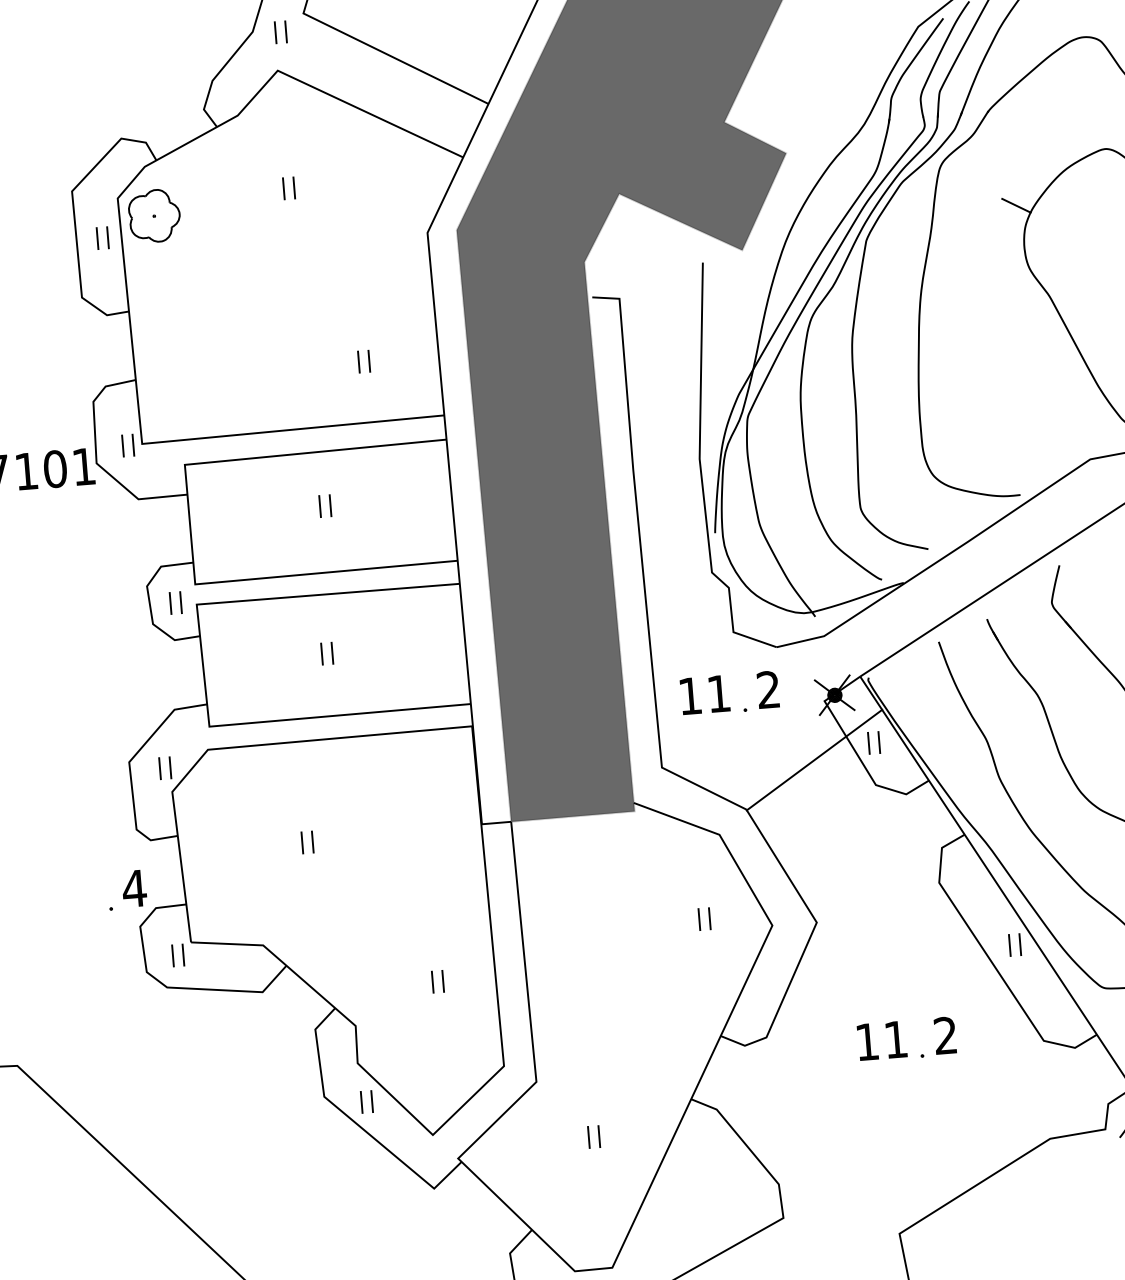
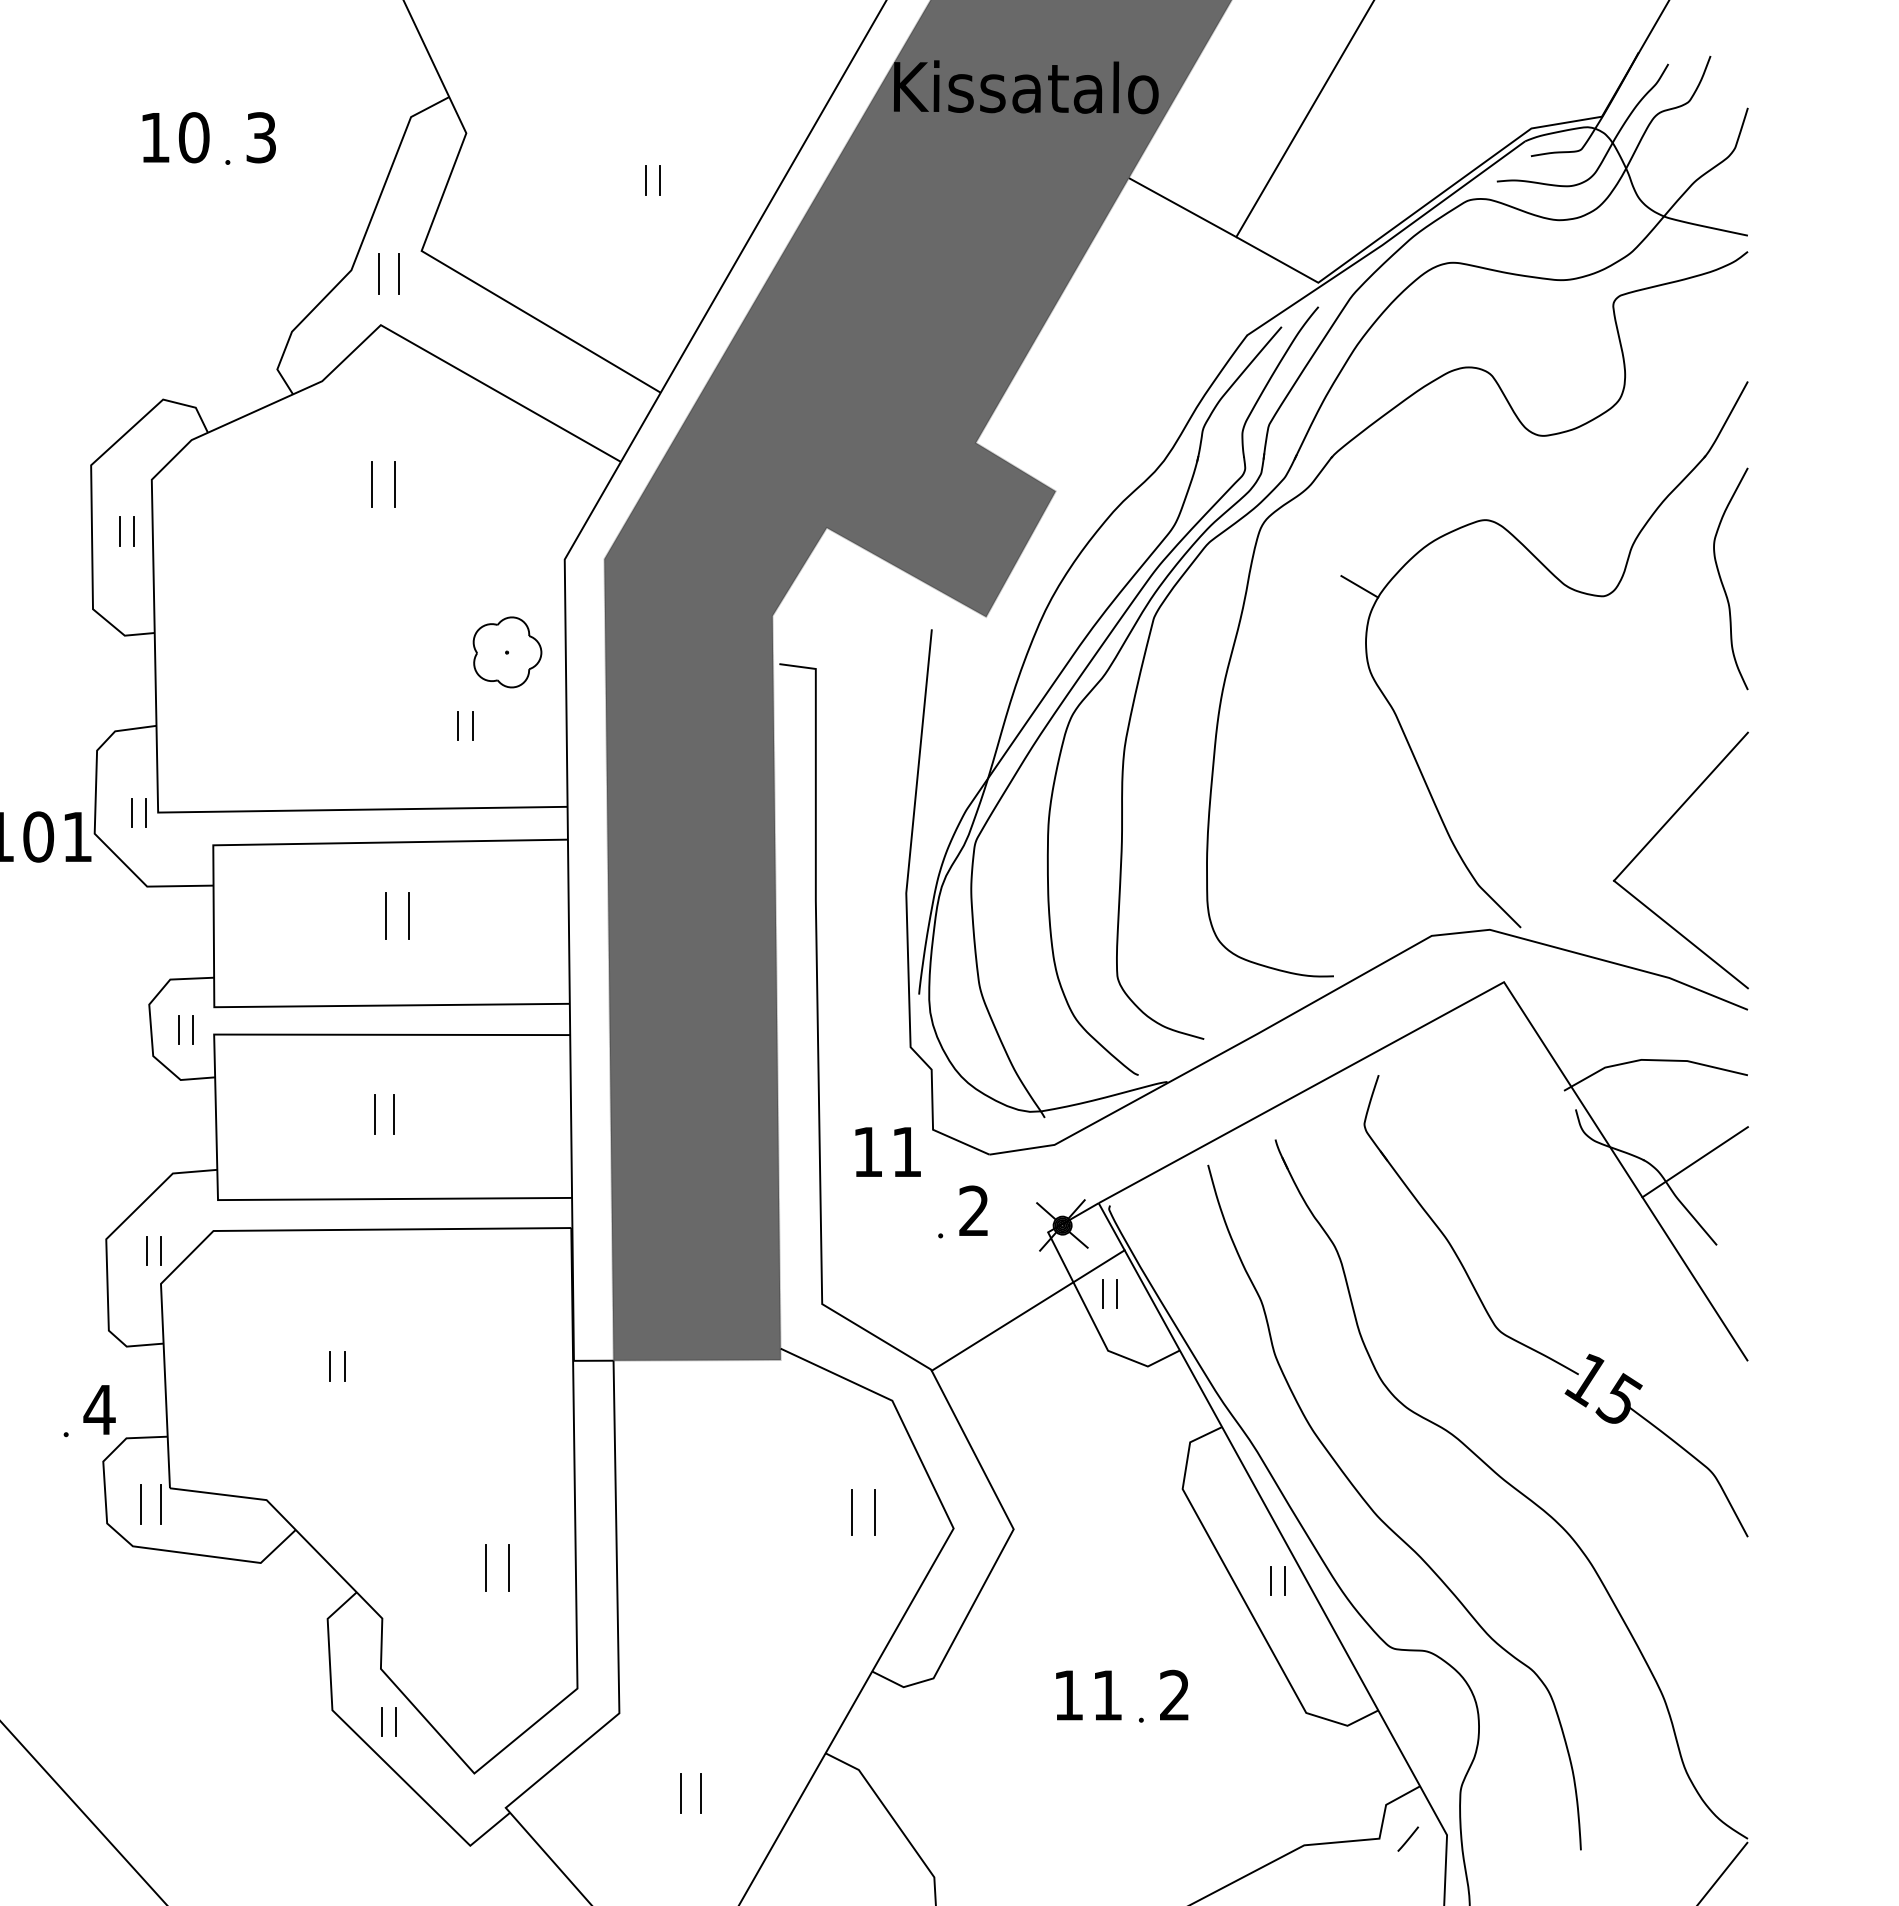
part: (280, 32) -> (388, 273), size x1.4
part: (288, 188) -> (382, 484), size x1.6
part: (154, 216) -> (507, 652), moved
part: (325, 505) -> (397, 915), size x1.6
part: (326, 653) -> (383, 1114), size x1.4
text: (704, 694) -> (887, 1151), moved
part: (704, 919) -> (862, 1512), size x1.6
part: (177, 955) -> (150, 1504), size x1.4
part: (437, 981) -> (497, 1567), size x1.6
part: (593, 1136) -> (690, 1793), size x1.4

